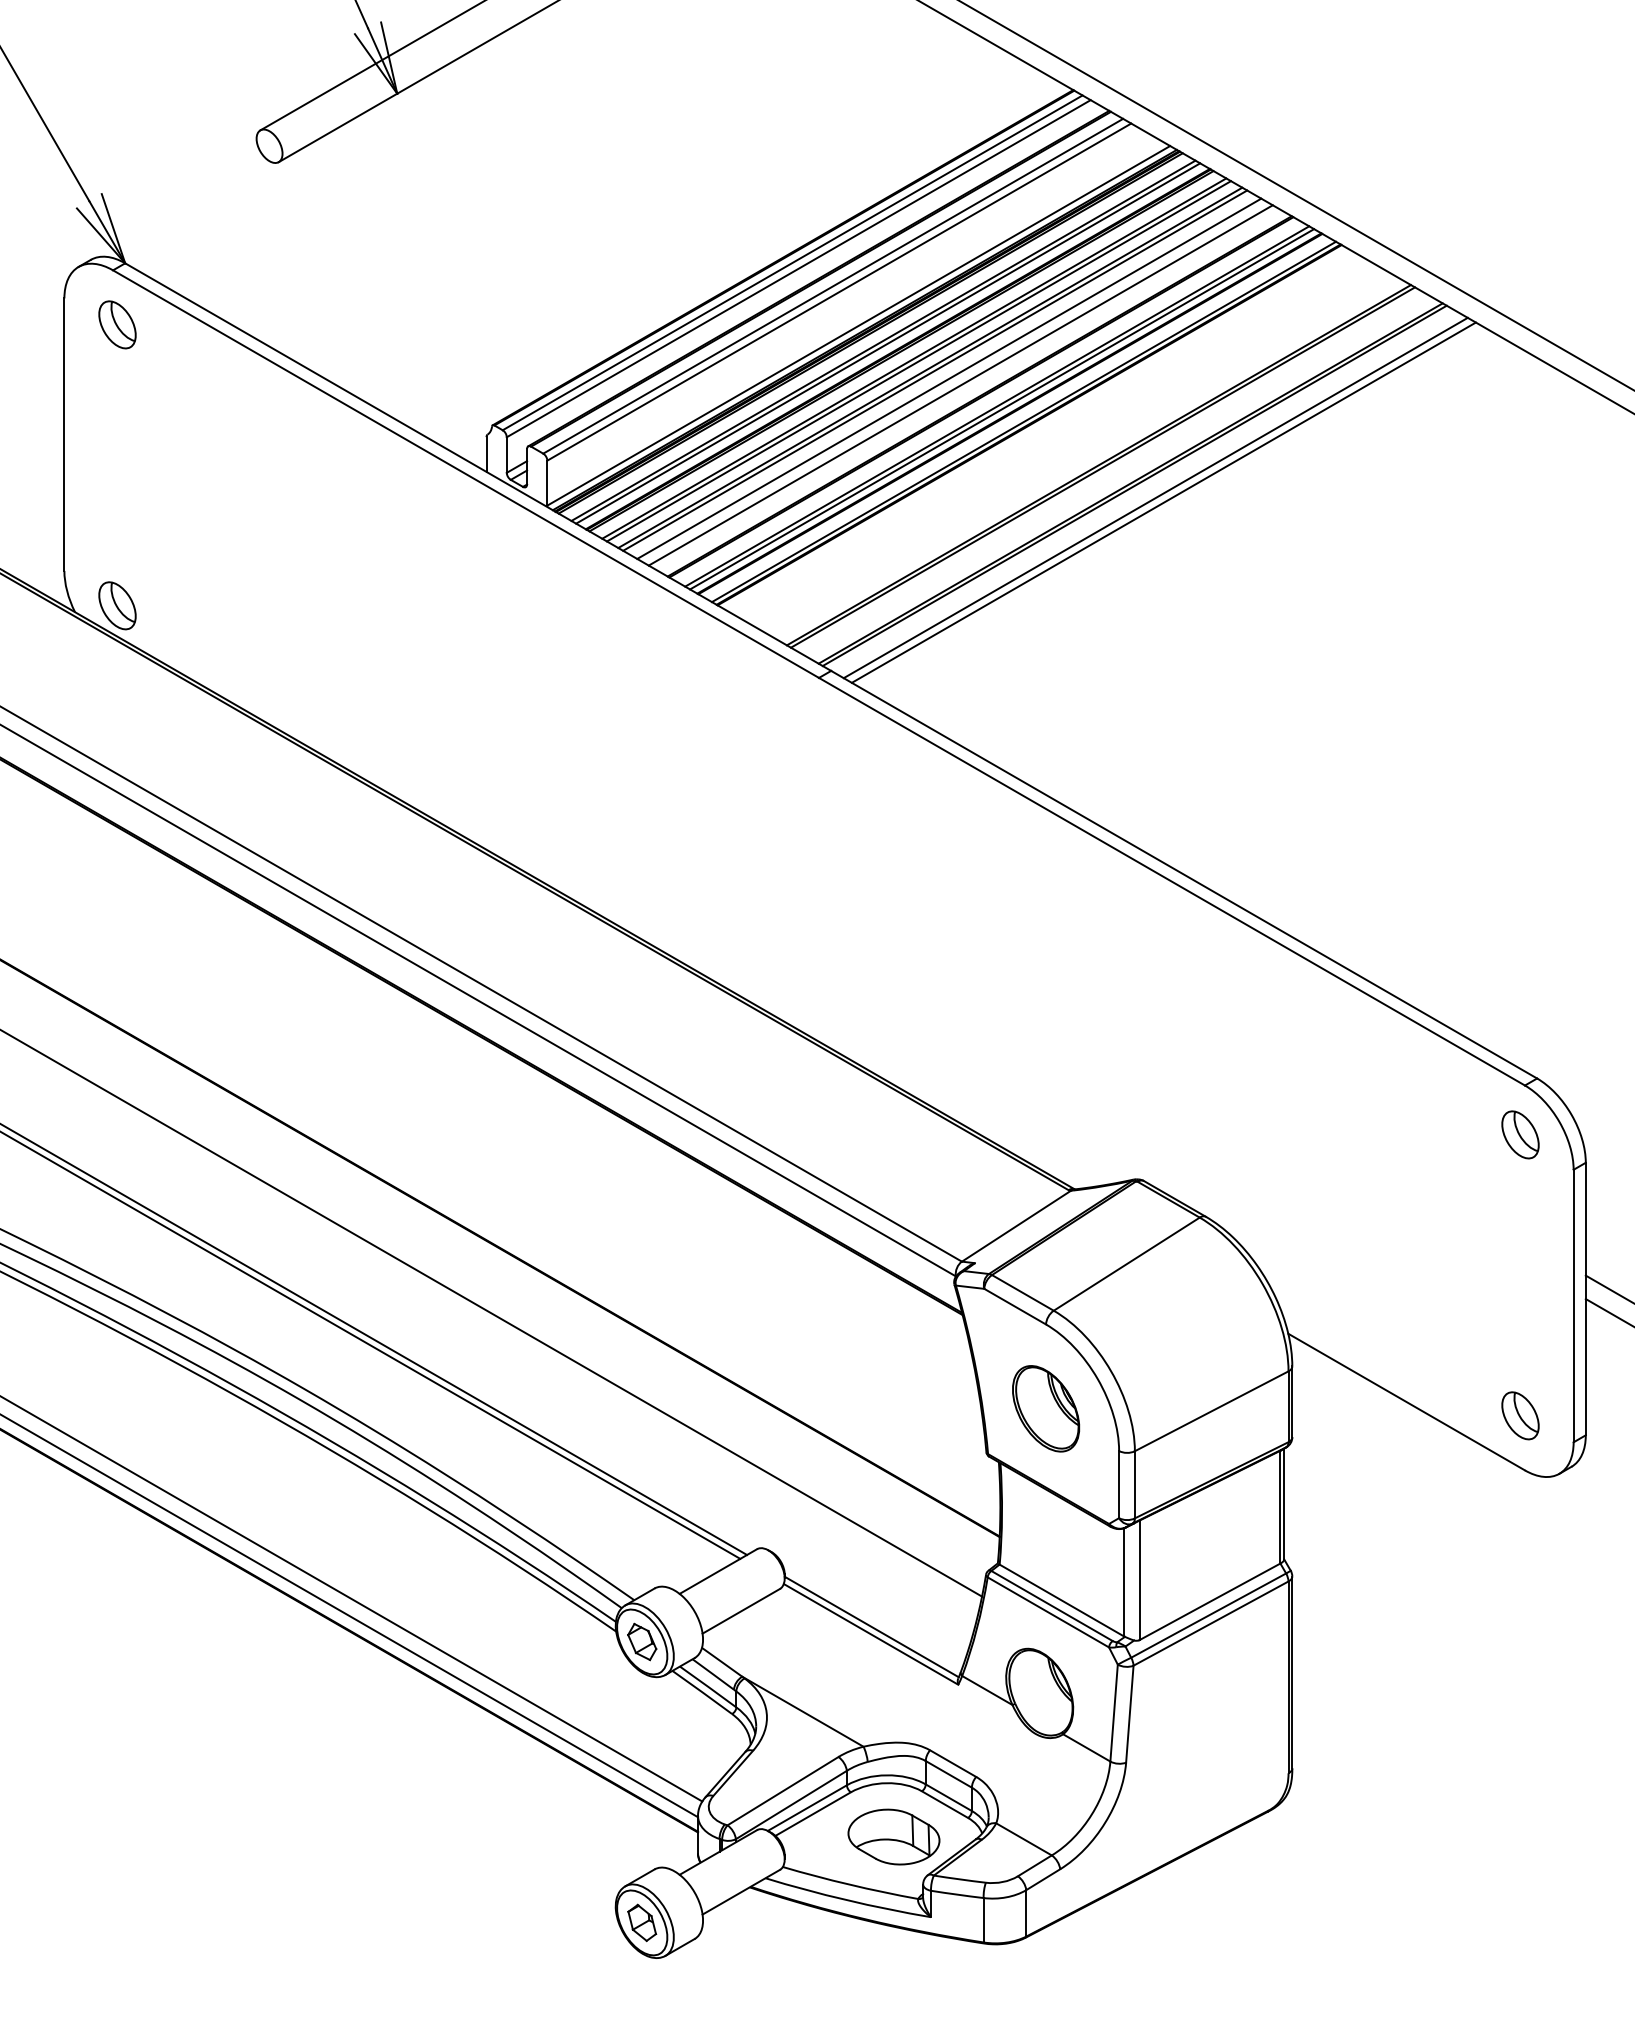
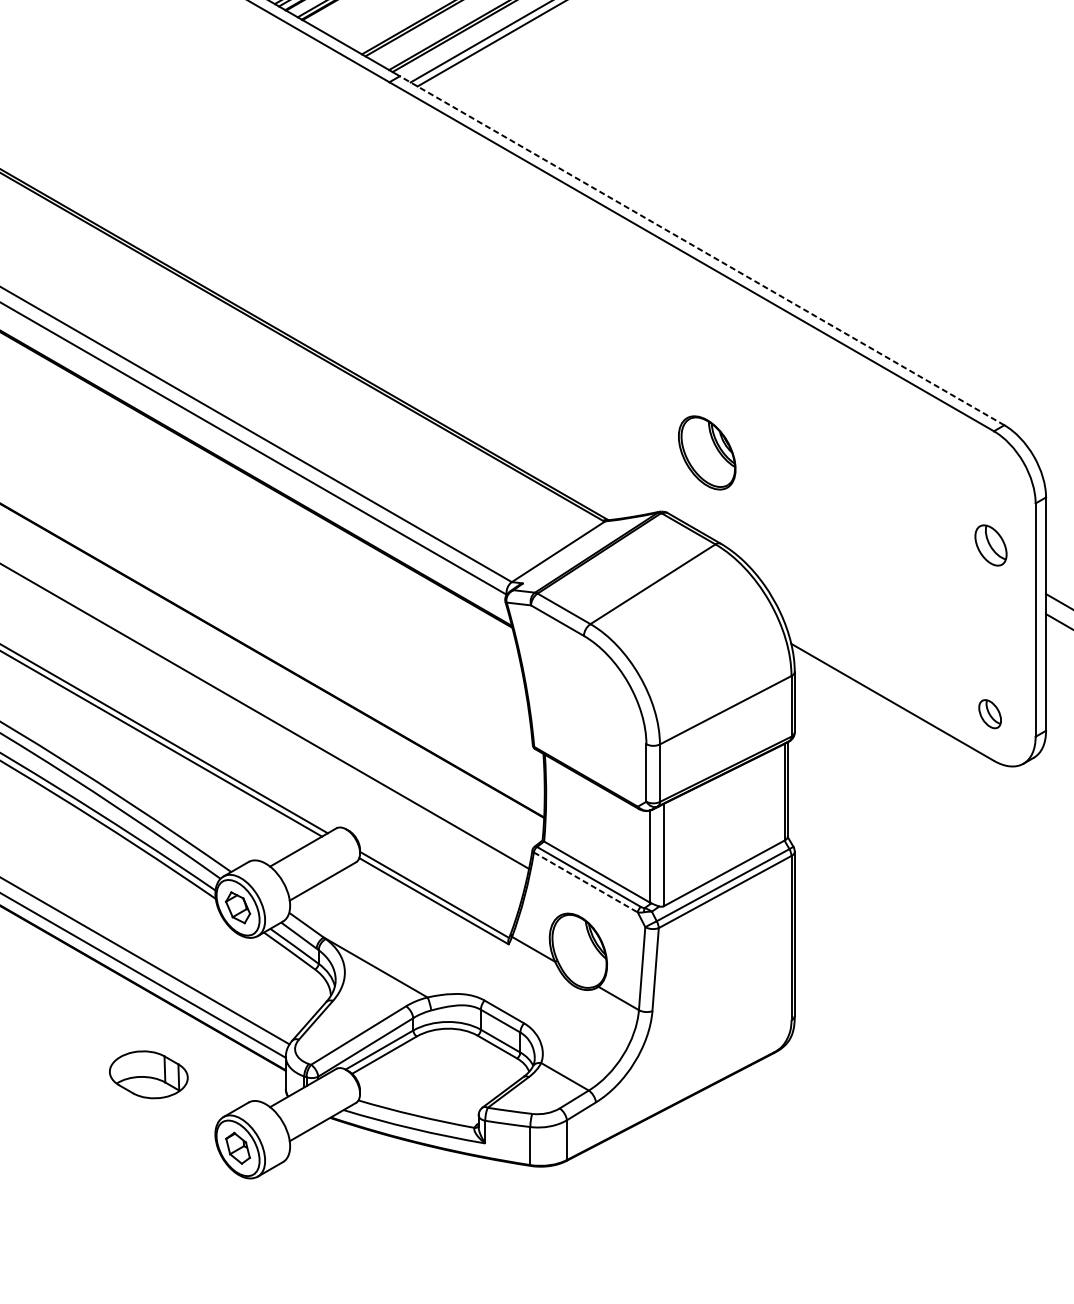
line: (1184, 874) -> (702, 250), solid -> dashed
part: (1520, 1134) -> (991, 545), moved
part: (1046, 1408) -> (707, 452), moved
part: (1520, 1415) -> (990, 713), size x0.7
line: (1048, 1612) -> (585, 882), solid -> dashed
part: (893, 1836) -> (148, 1074), moved

